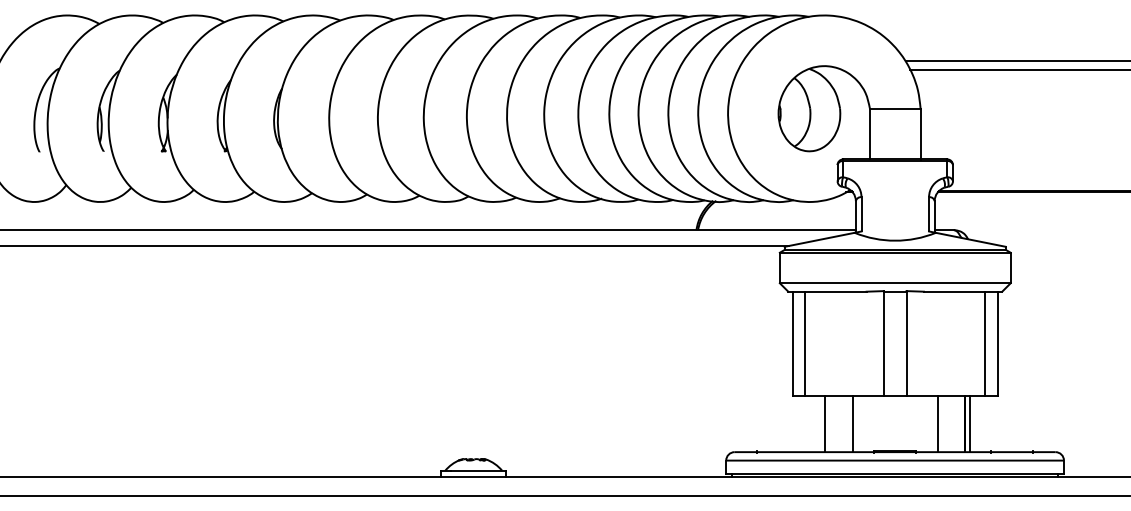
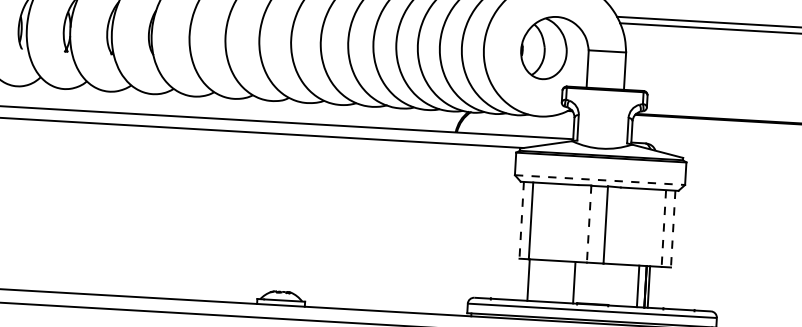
line: (895, 283) -> (600, 180), solid -> dashed
line: (884, 343) -> (589, 224), solid -> dashed
line: (792, 344) -> (521, 220), solid -> dashed
line: (985, 344) -> (663, 229), solid -> dashed
line: (998, 344) -> (673, 229), solid -> dashed
line: (825, 423) -> (528, 279), moved
line: (852, 423) -> (574, 282), moved
line: (938, 423) -> (638, 286), moved

